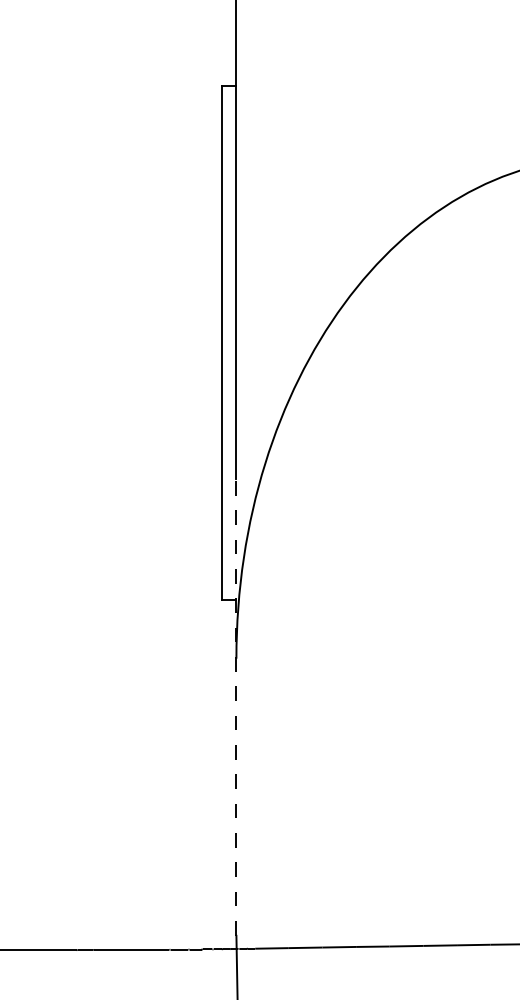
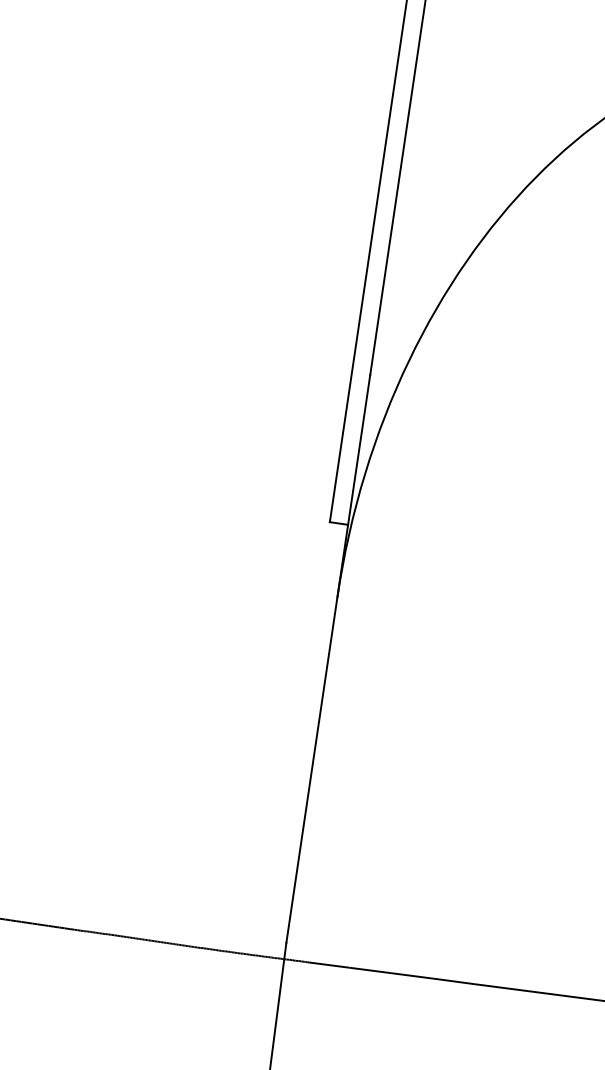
line: (236, 706) -> (328, 657), dashed -> solid

